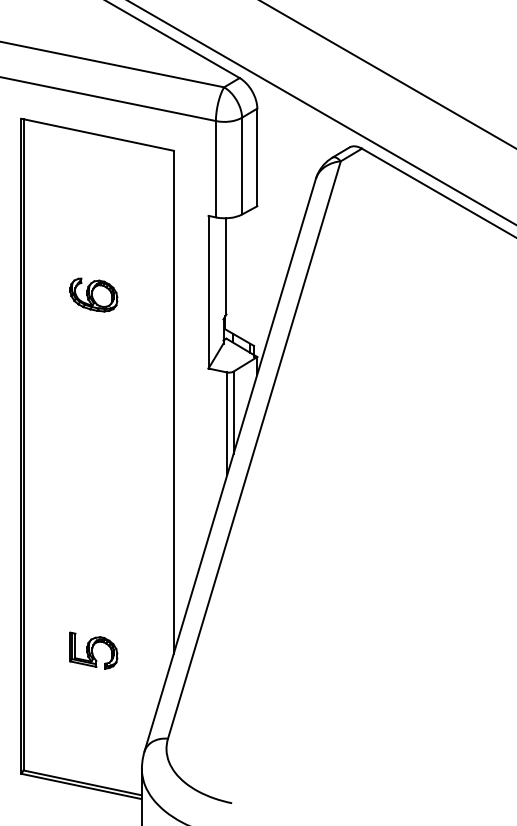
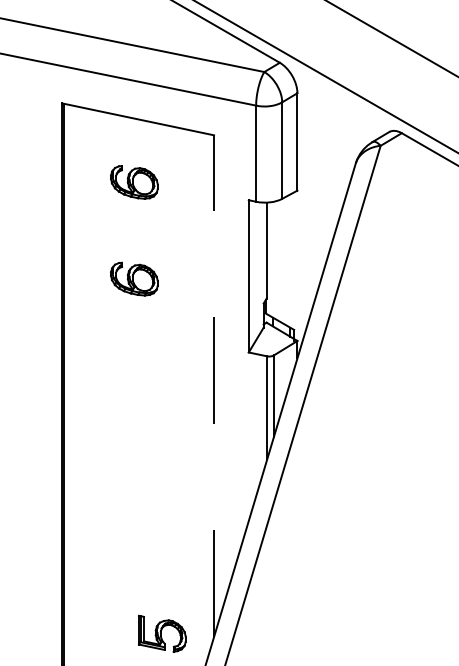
part: (93, 197) -> (134, 181), added
line: (173, 401) -> (213, 385), solid -> dashed
part: (93, 650) -> (161, 633), moved

